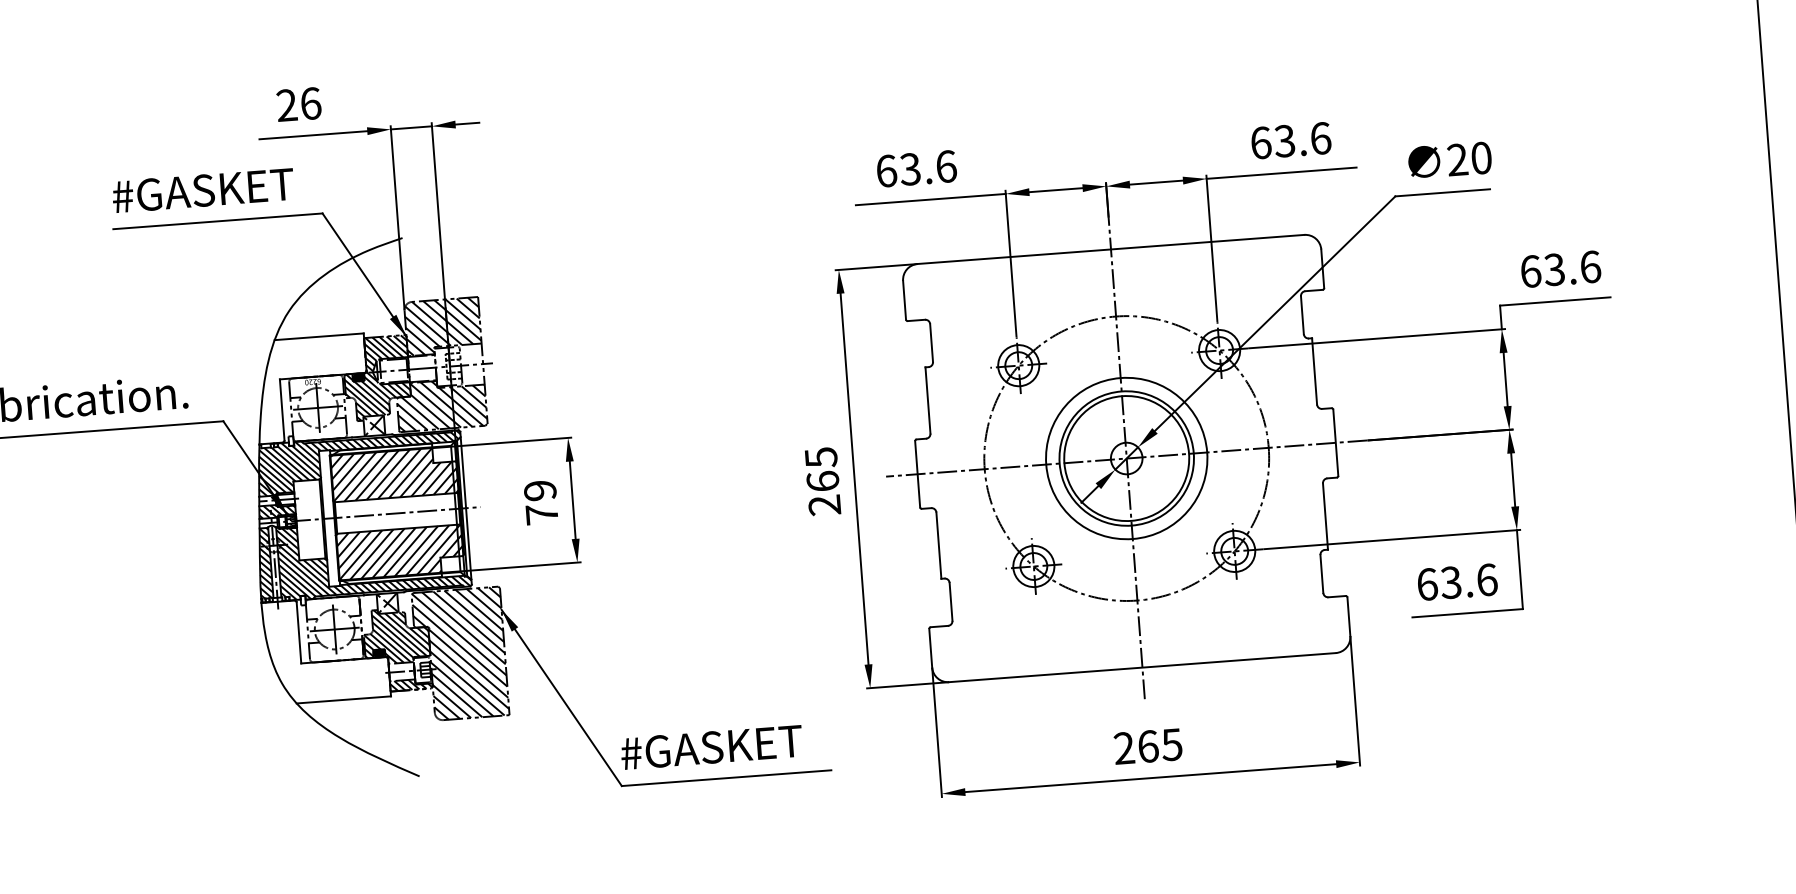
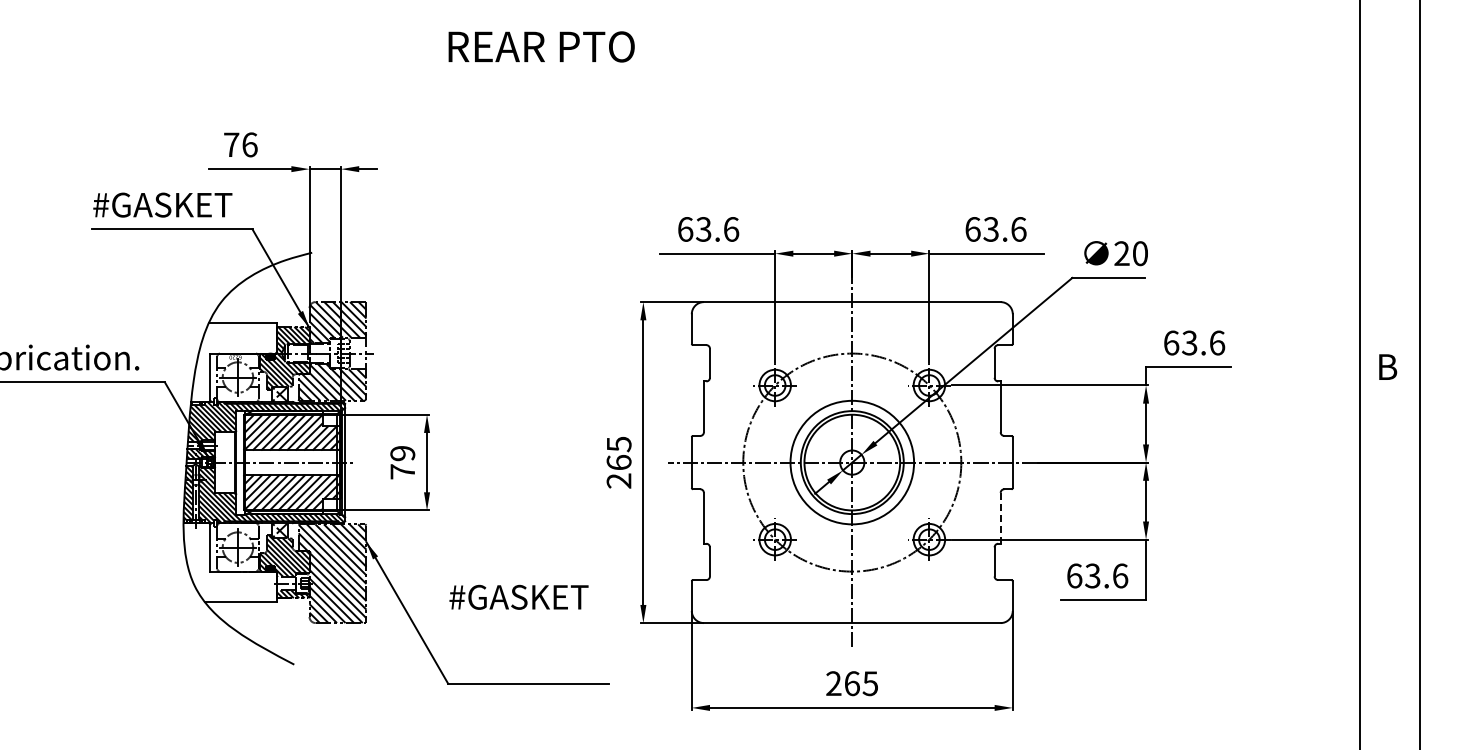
text: (286, 104) -> (231, 144), 26 -> 76
line: (1325, 515) -> (1000, 517), solid -> dashed
text: (711, 746) -> (518, 596), moved

